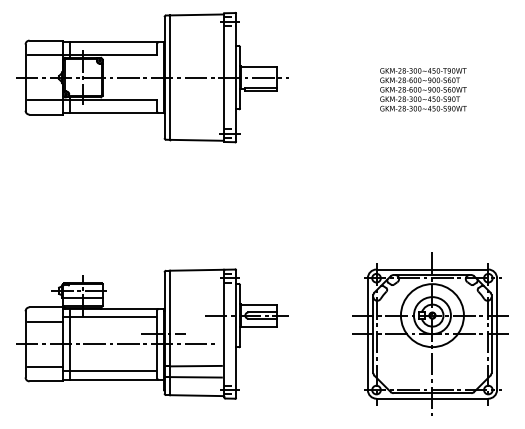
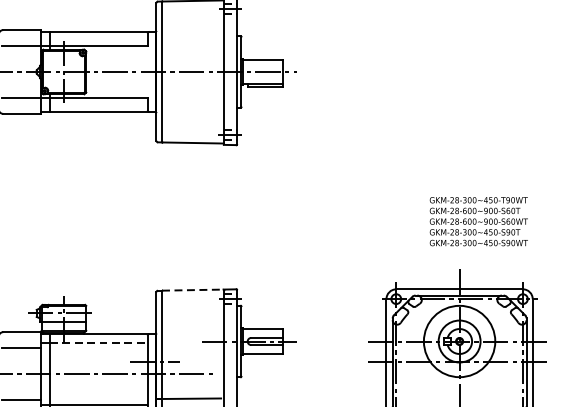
text: (423, 89) -> (478, 221), moved
line: (197, 270) -> (193, 290), solid -> dashed
line: (113, 317) -> (98, 343), solid -> dashed

